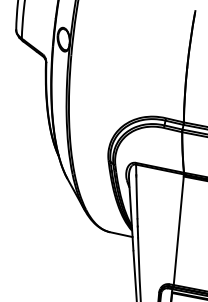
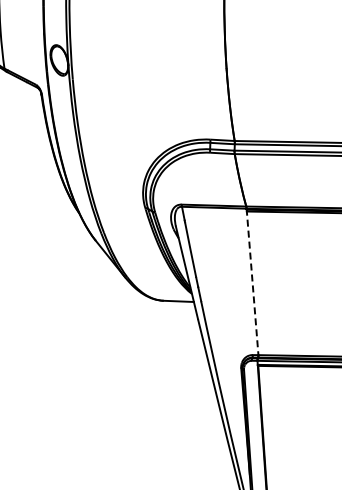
line: (178, 230) -> (252, 282), solid -> dashed

